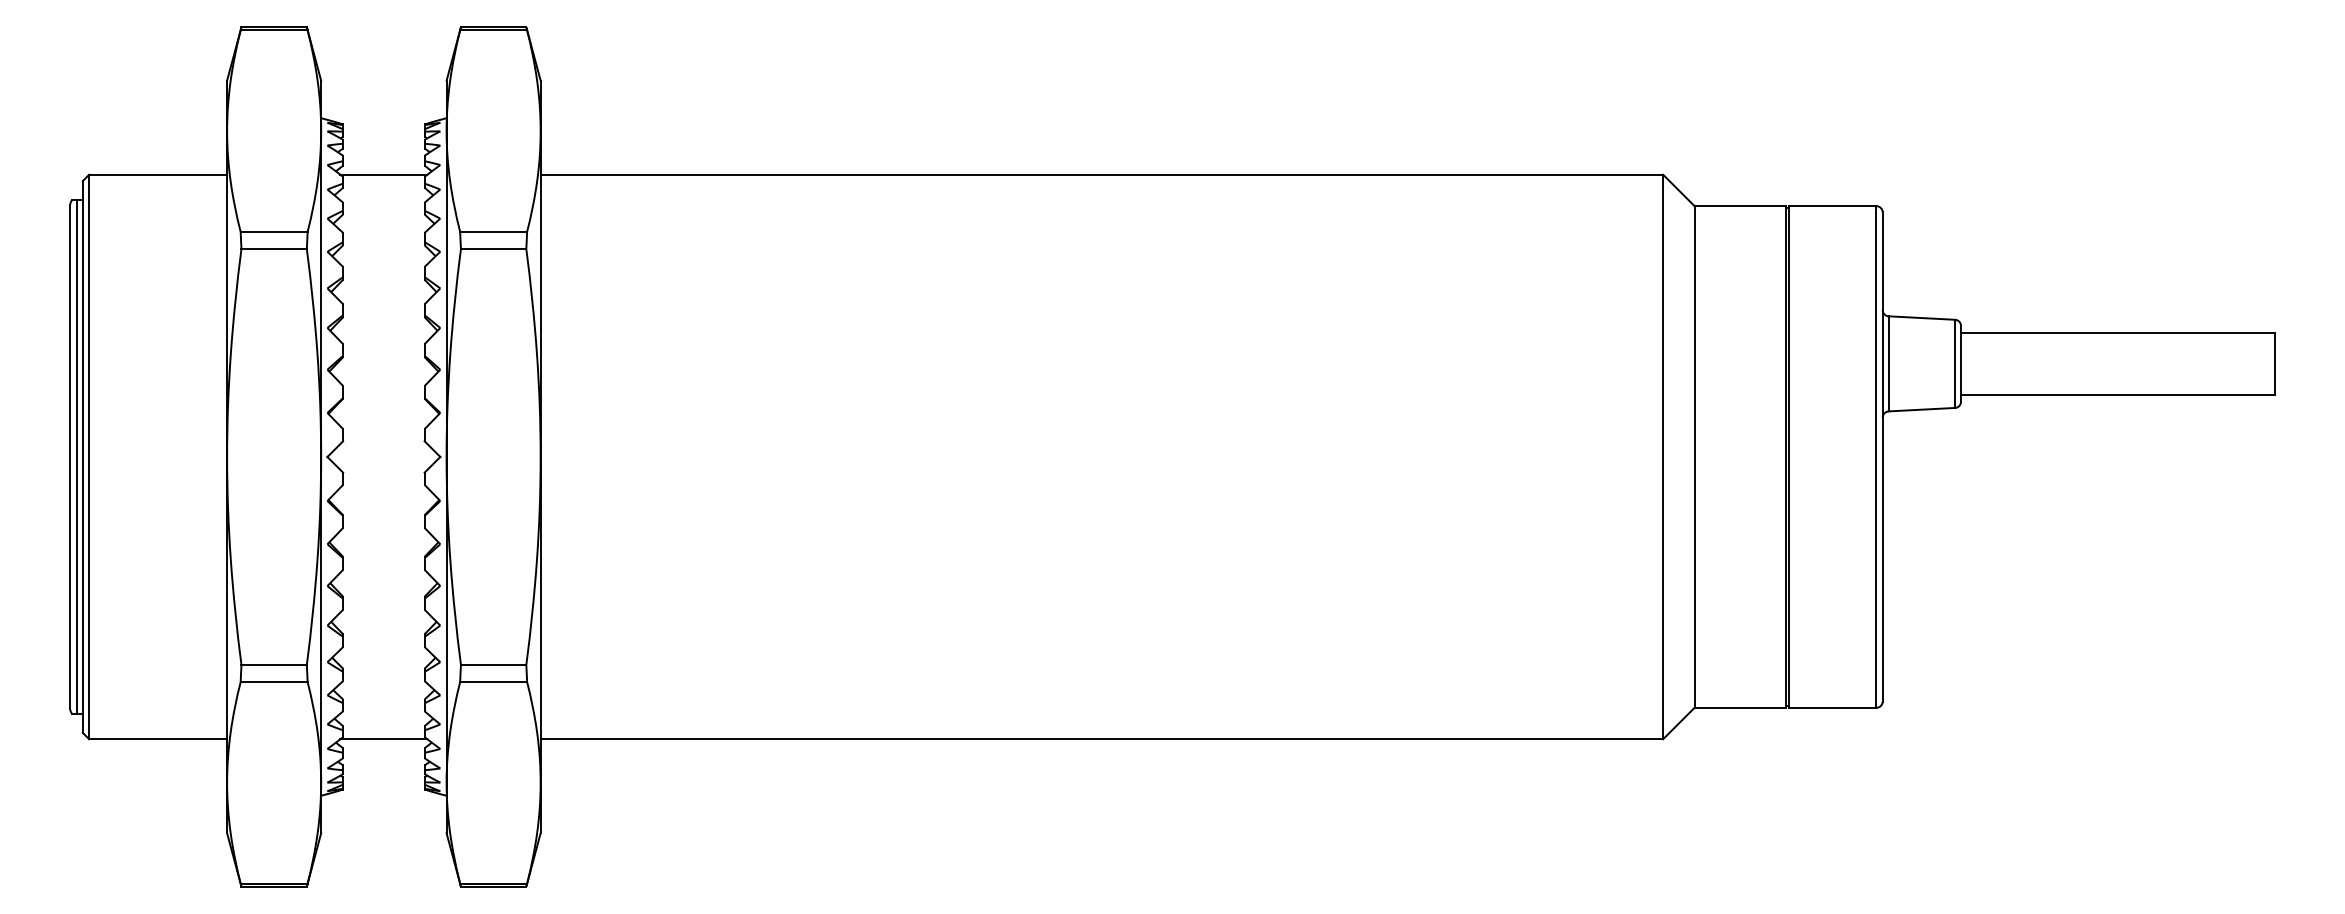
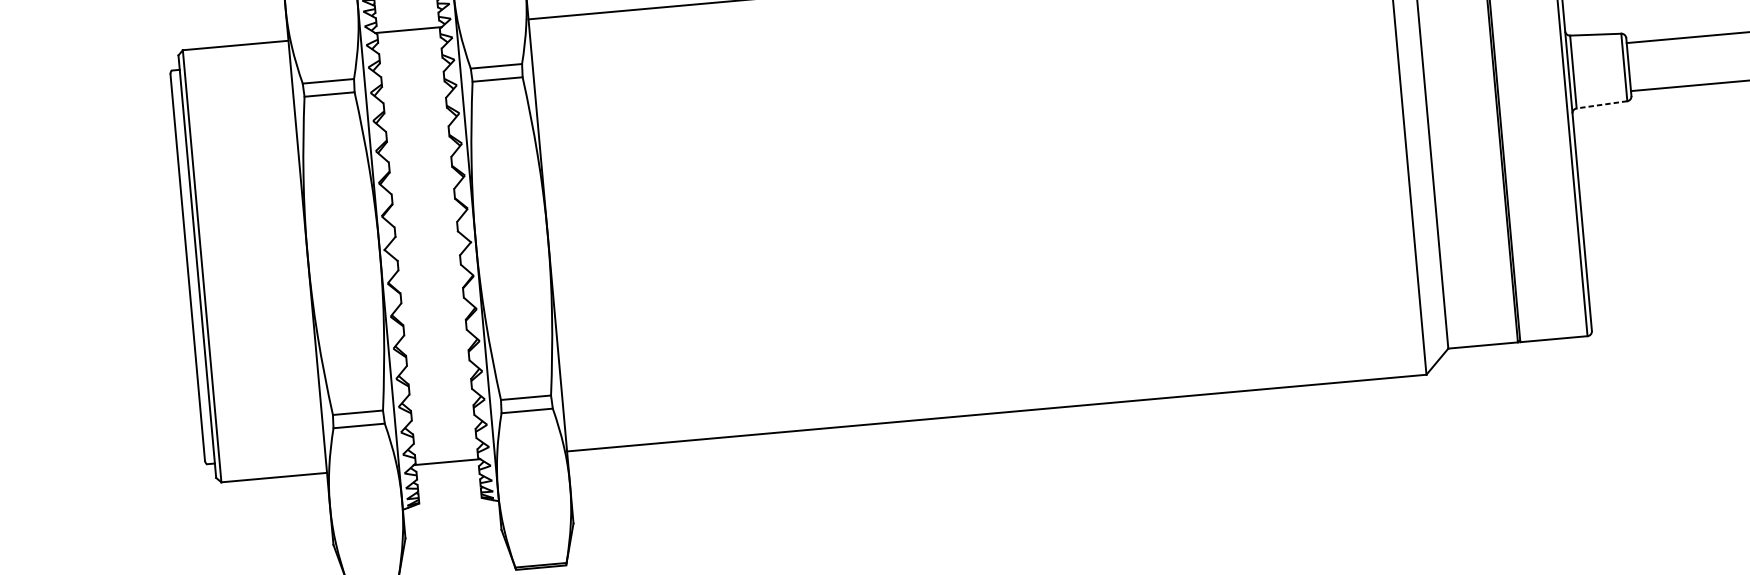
line: (1921, 409) -> (1601, 104), solid -> dashed
line: (76, 456) -> (192, 266), removed

